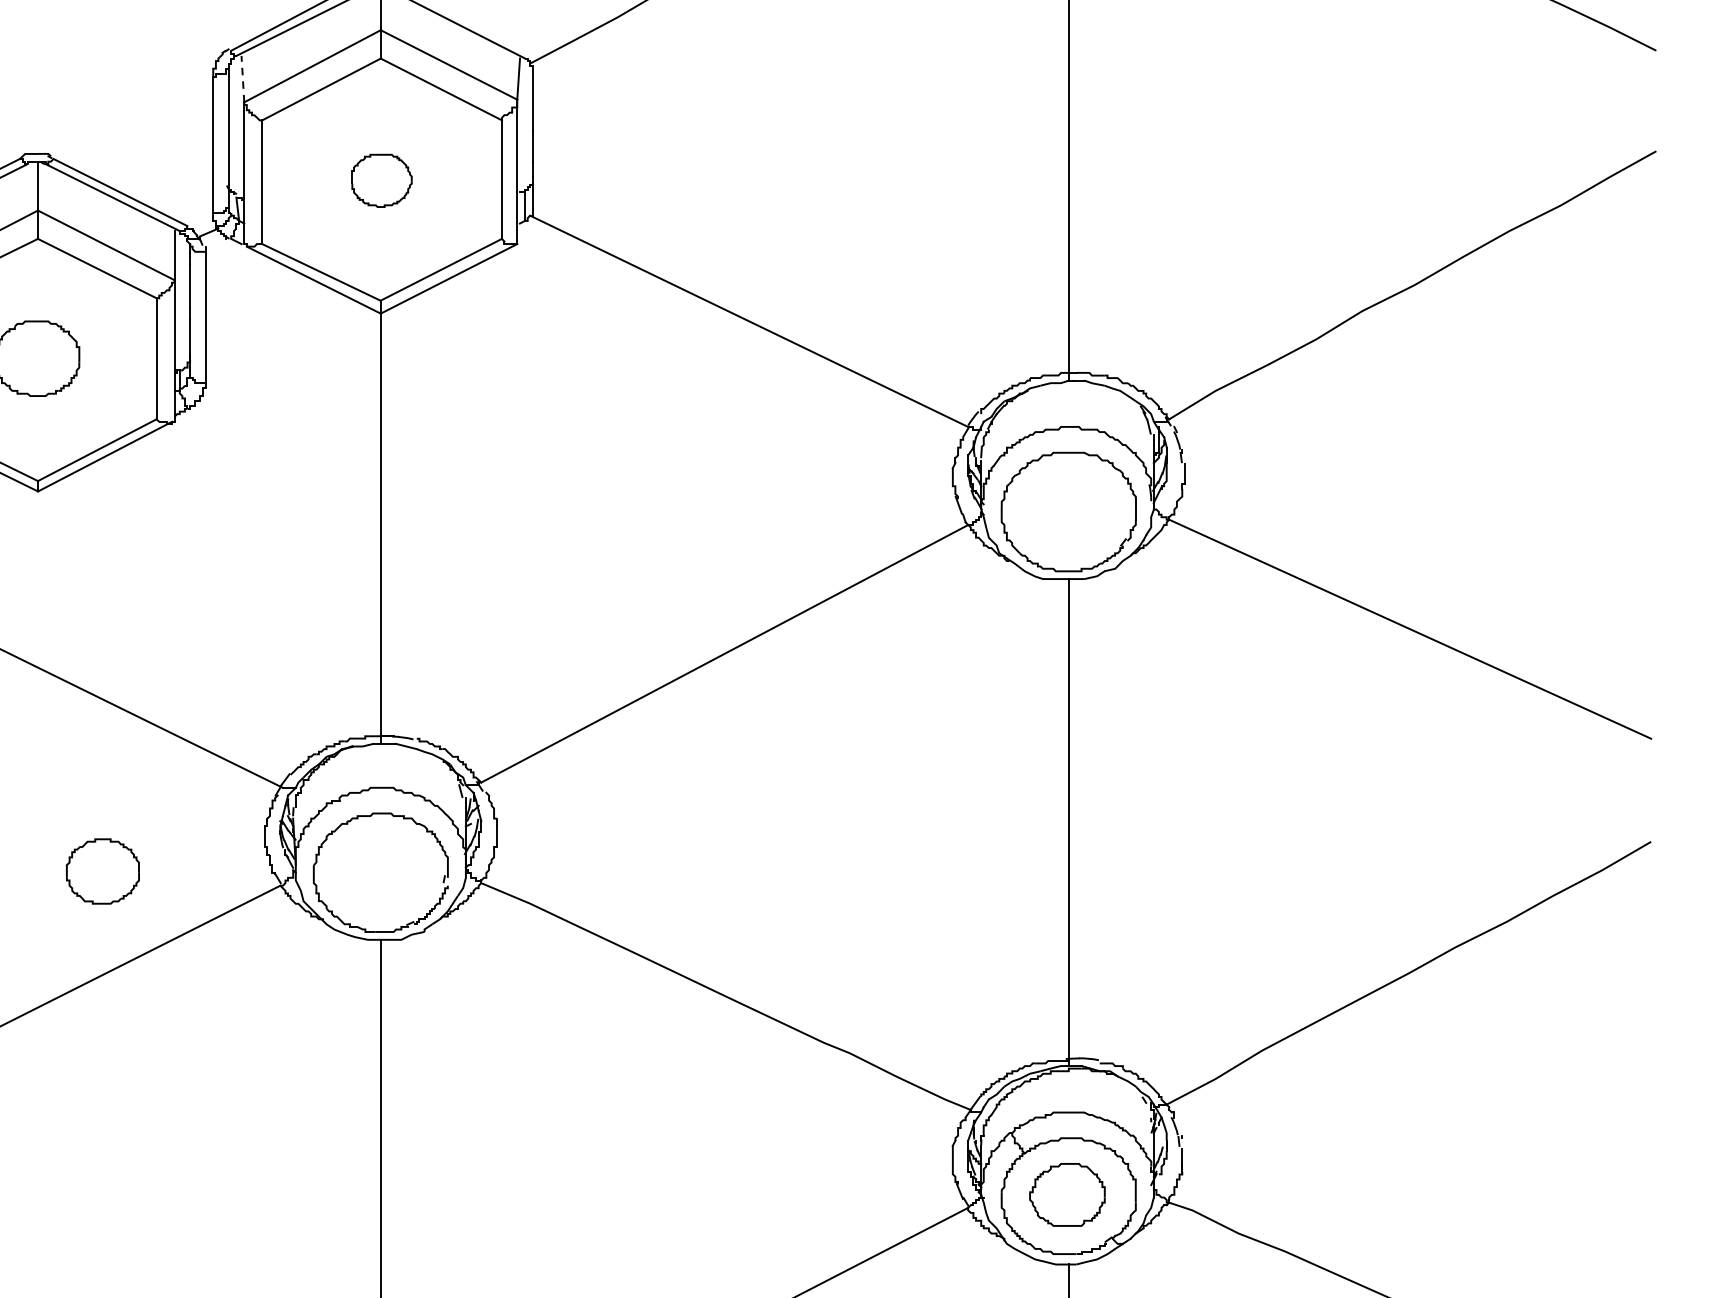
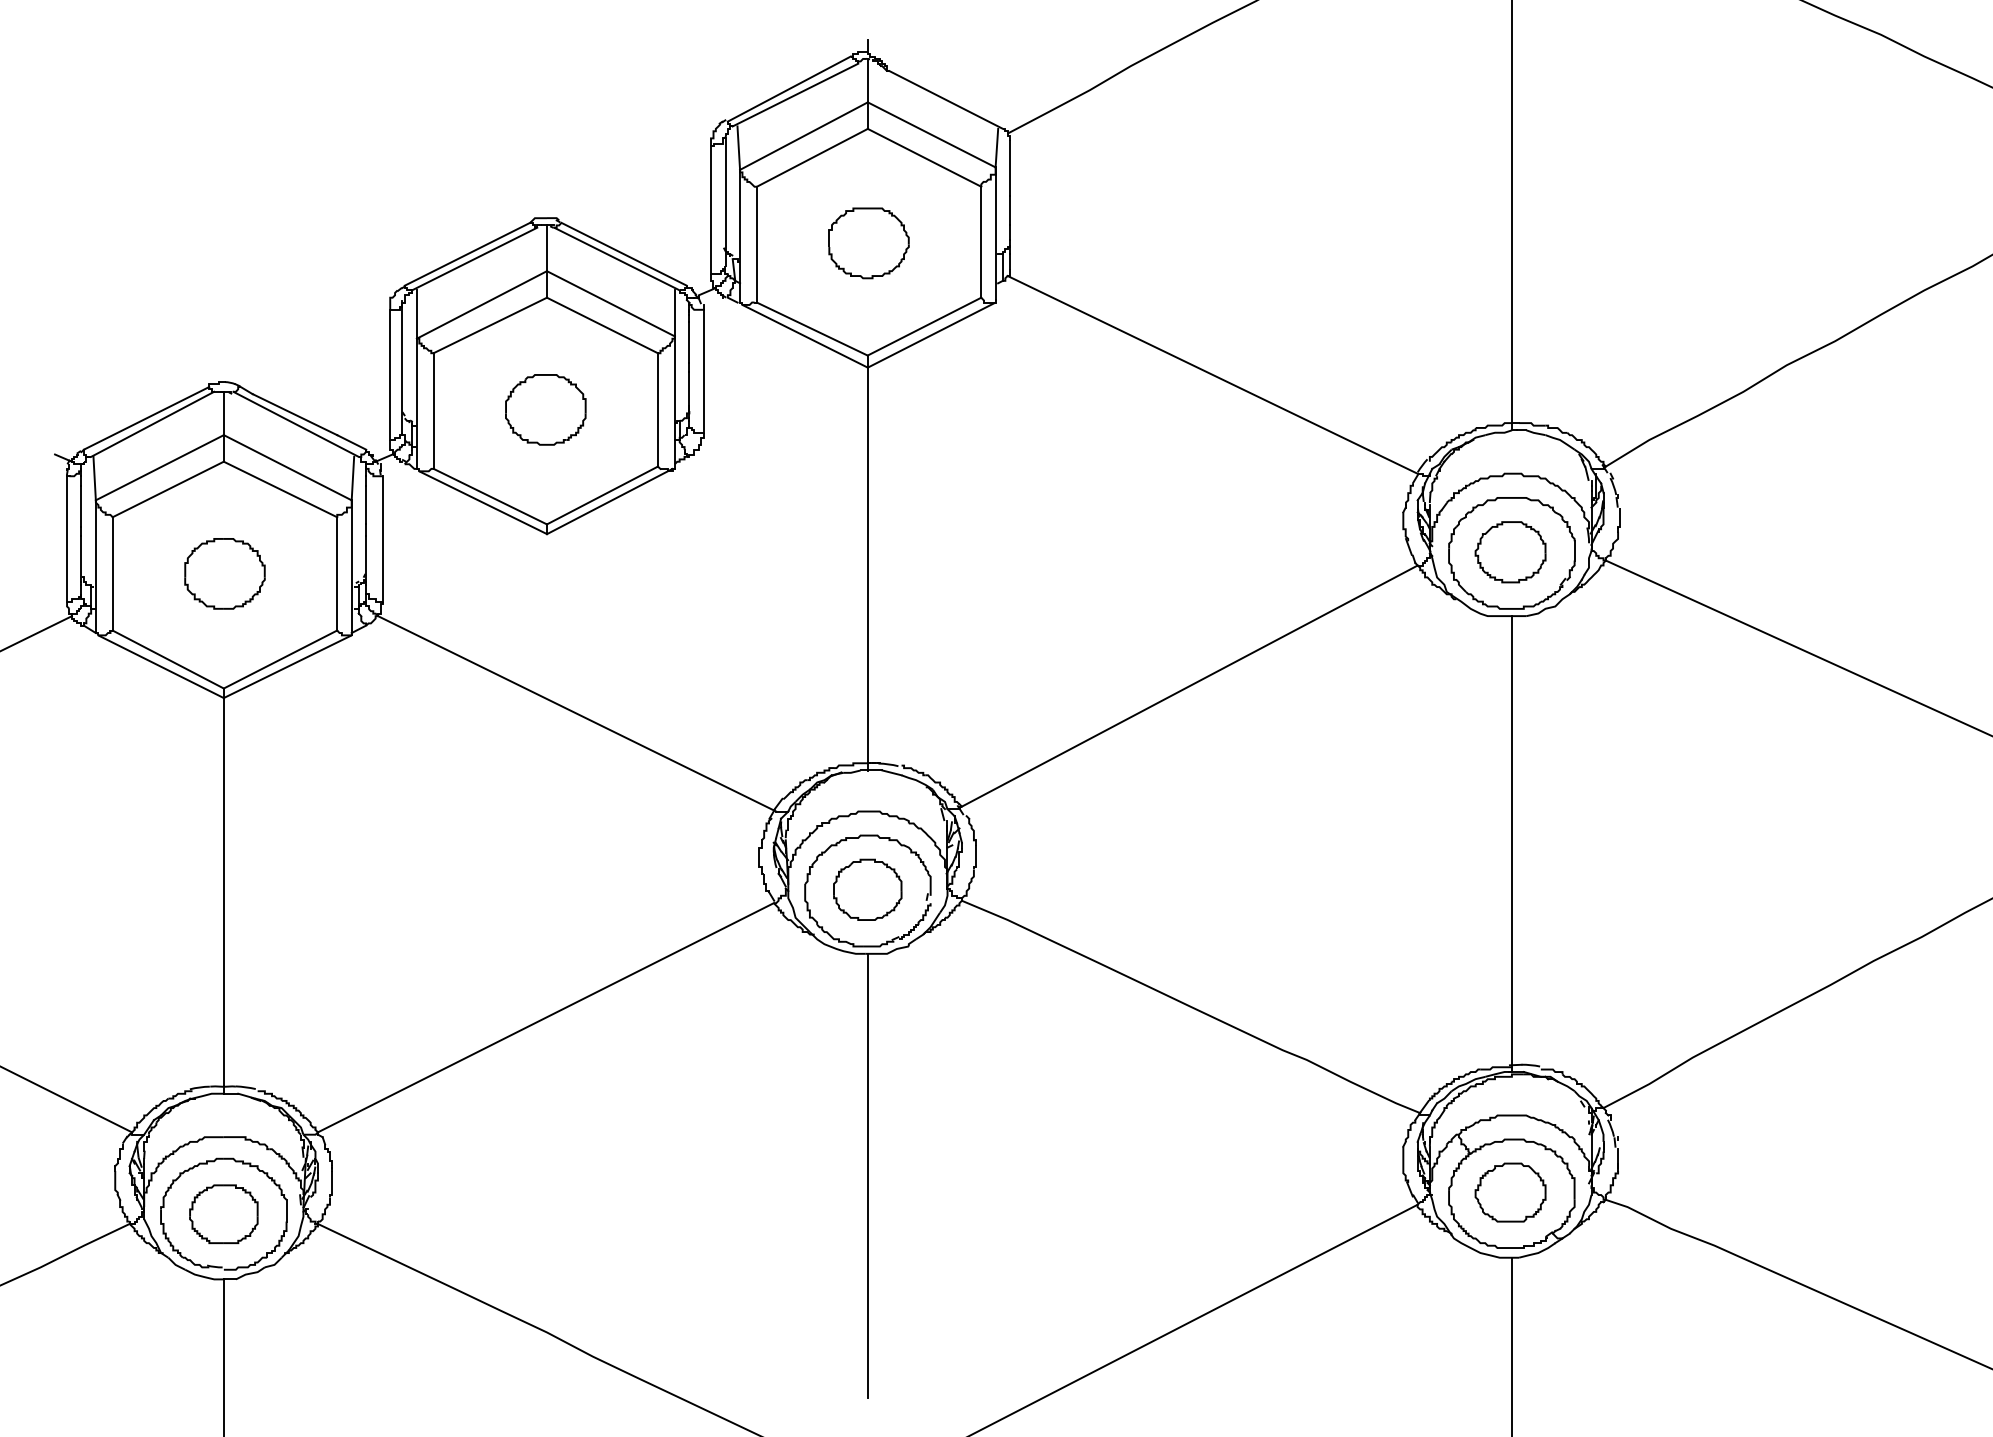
line: (242, 79) -> (738, 148), dashed -> solid
part: (381, 180) -> (868, 243), size x1.43
part: (1067, 511) -> (1510, 552), added
part: (102, 871) -> (867, 889), moved

